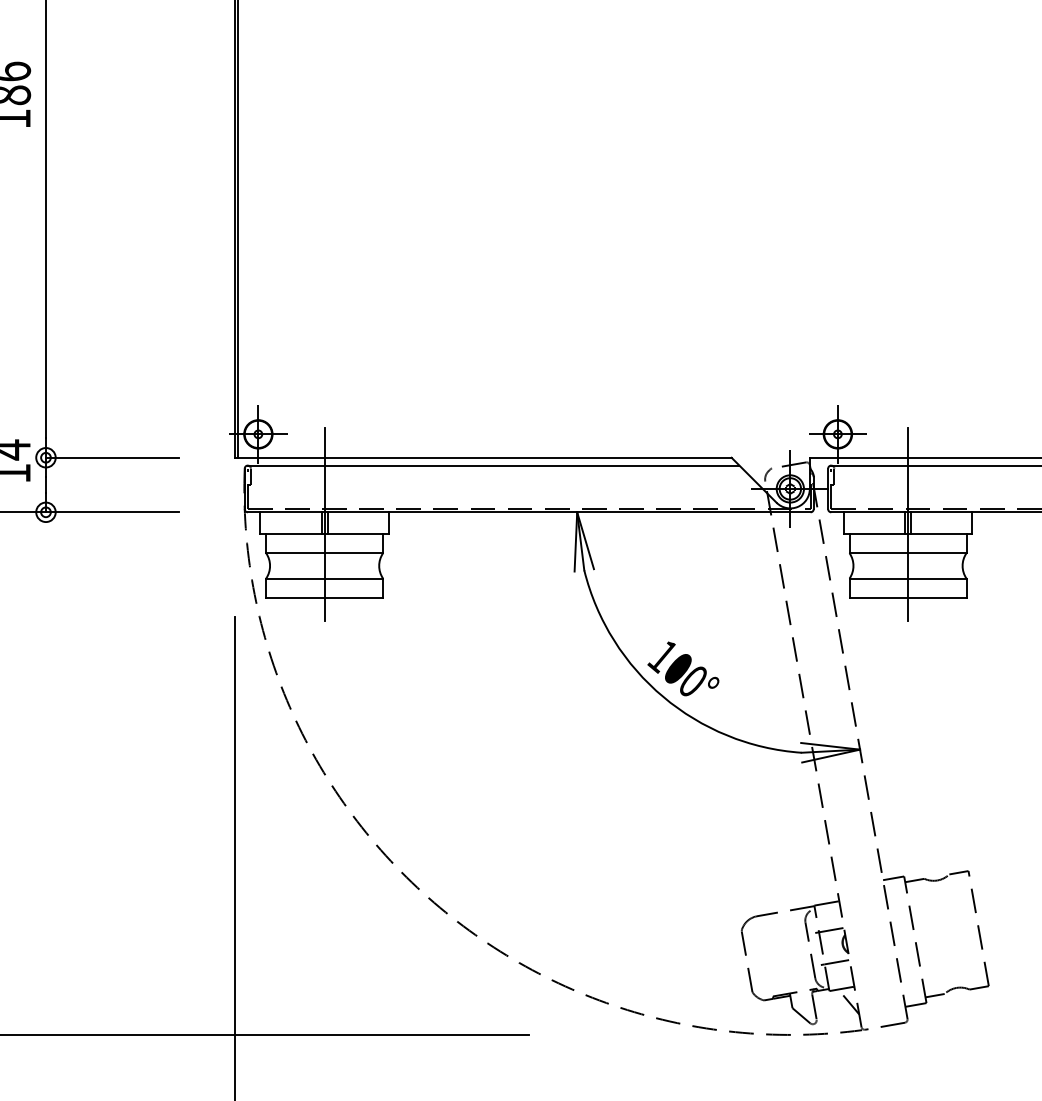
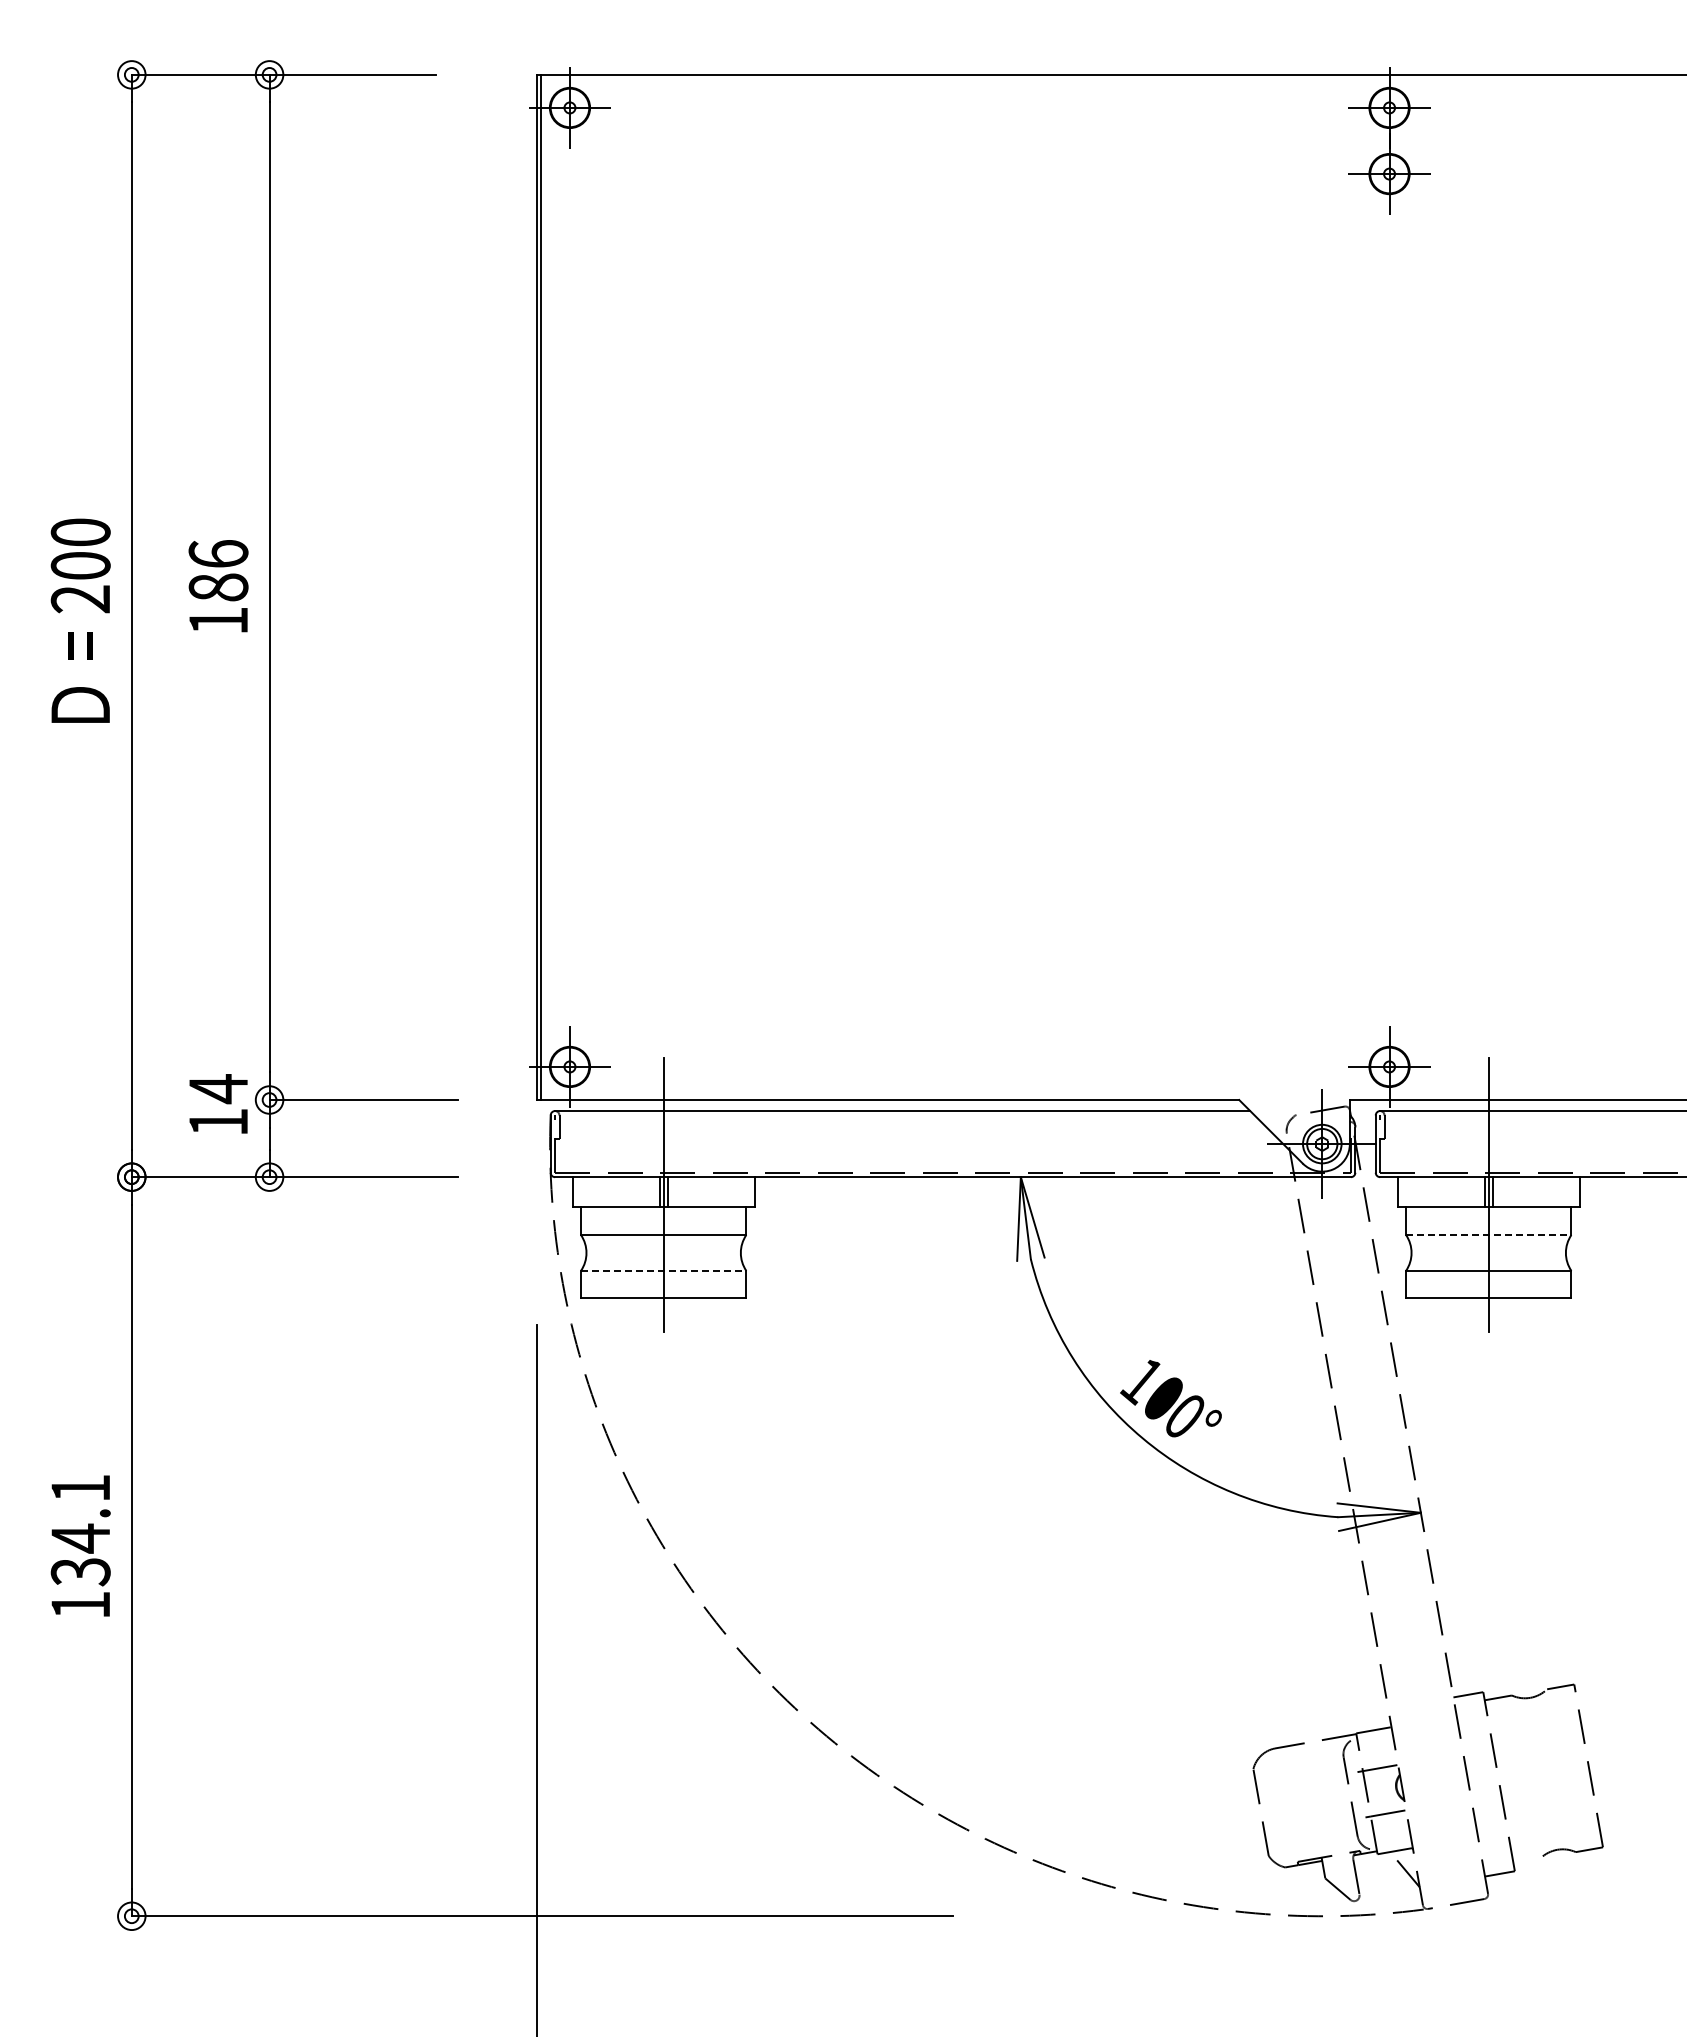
line: (907, 553) -> (1488, 1235), solid -> dashed
line: (324, 578) -> (663, 1270), solid -> dashed
line: (934, 995) -> (1526, 1860), removed

